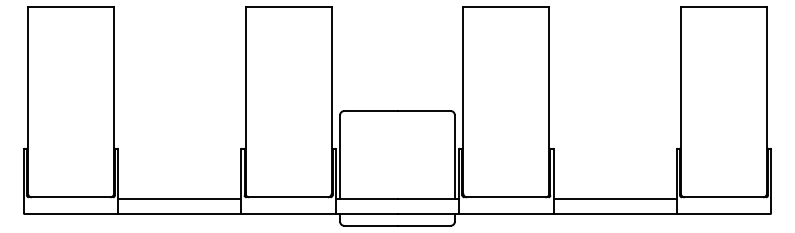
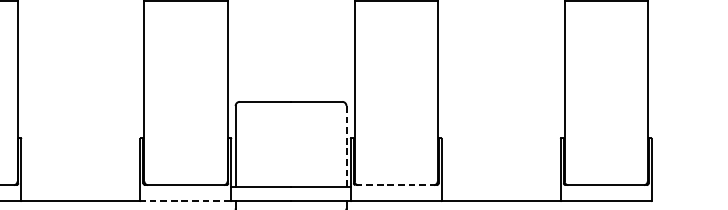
line: (454, 157) -> (346, 146), solid -> dashed
line: (506, 197) -> (396, 185), solid -> dashed
line: (179, 199) -> (80, 187), removed
line: (614, 199) -> (500, 187), removed
line: (288, 213) -> (185, 200), solid -> dashed

